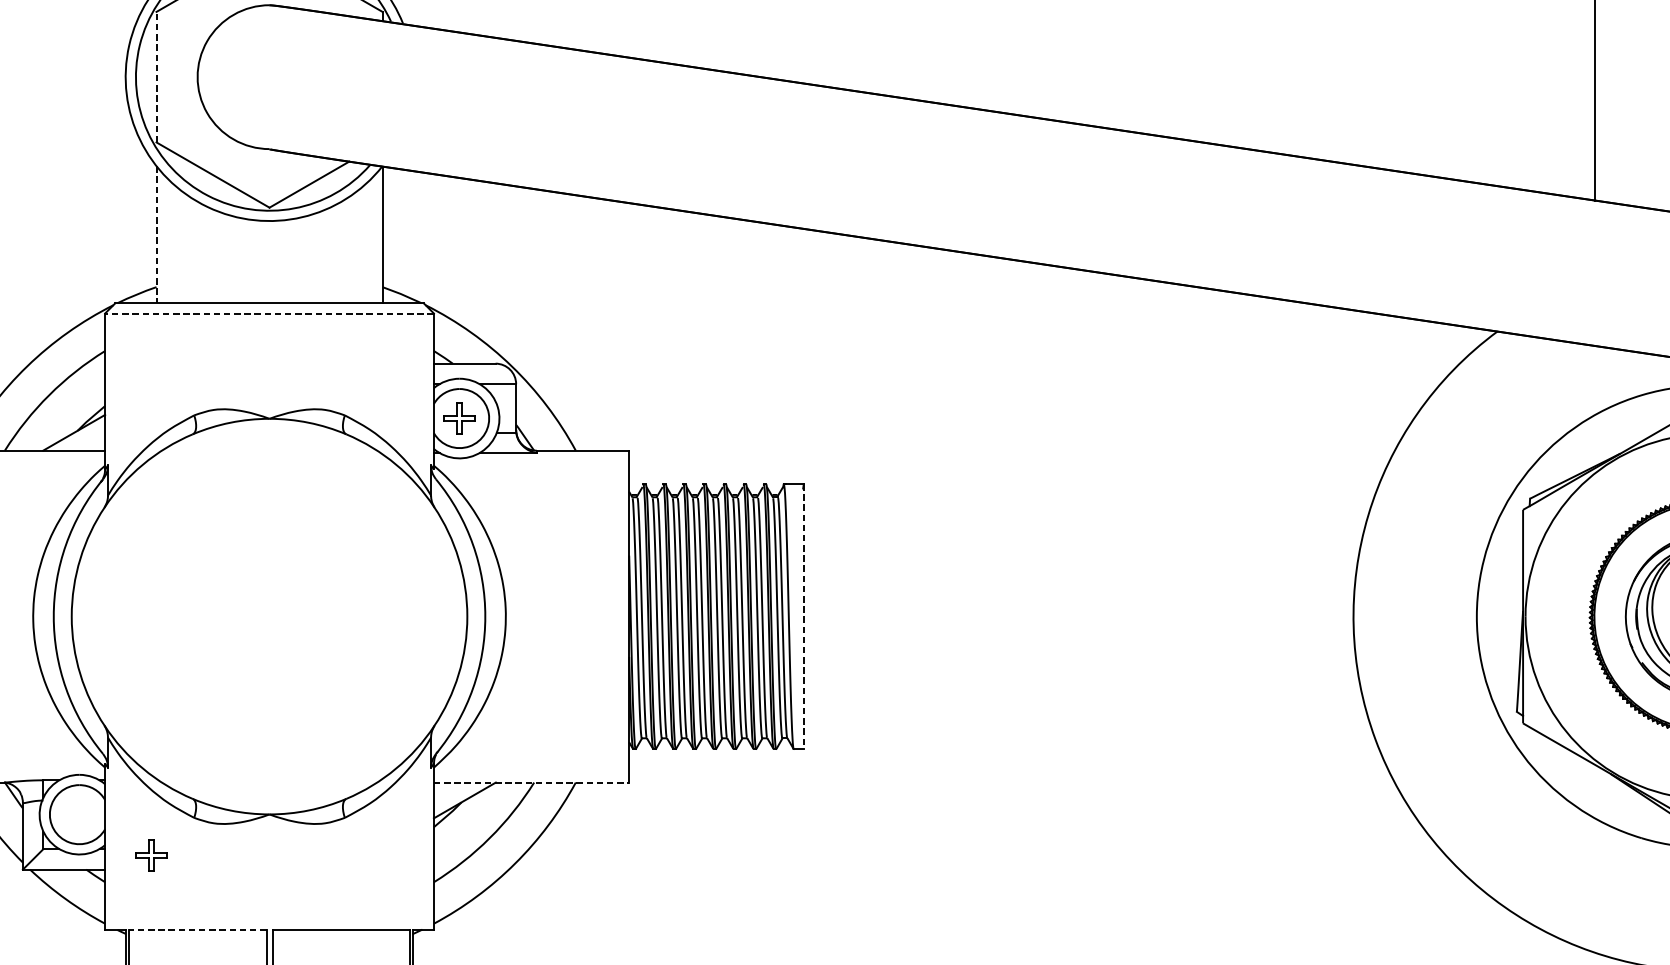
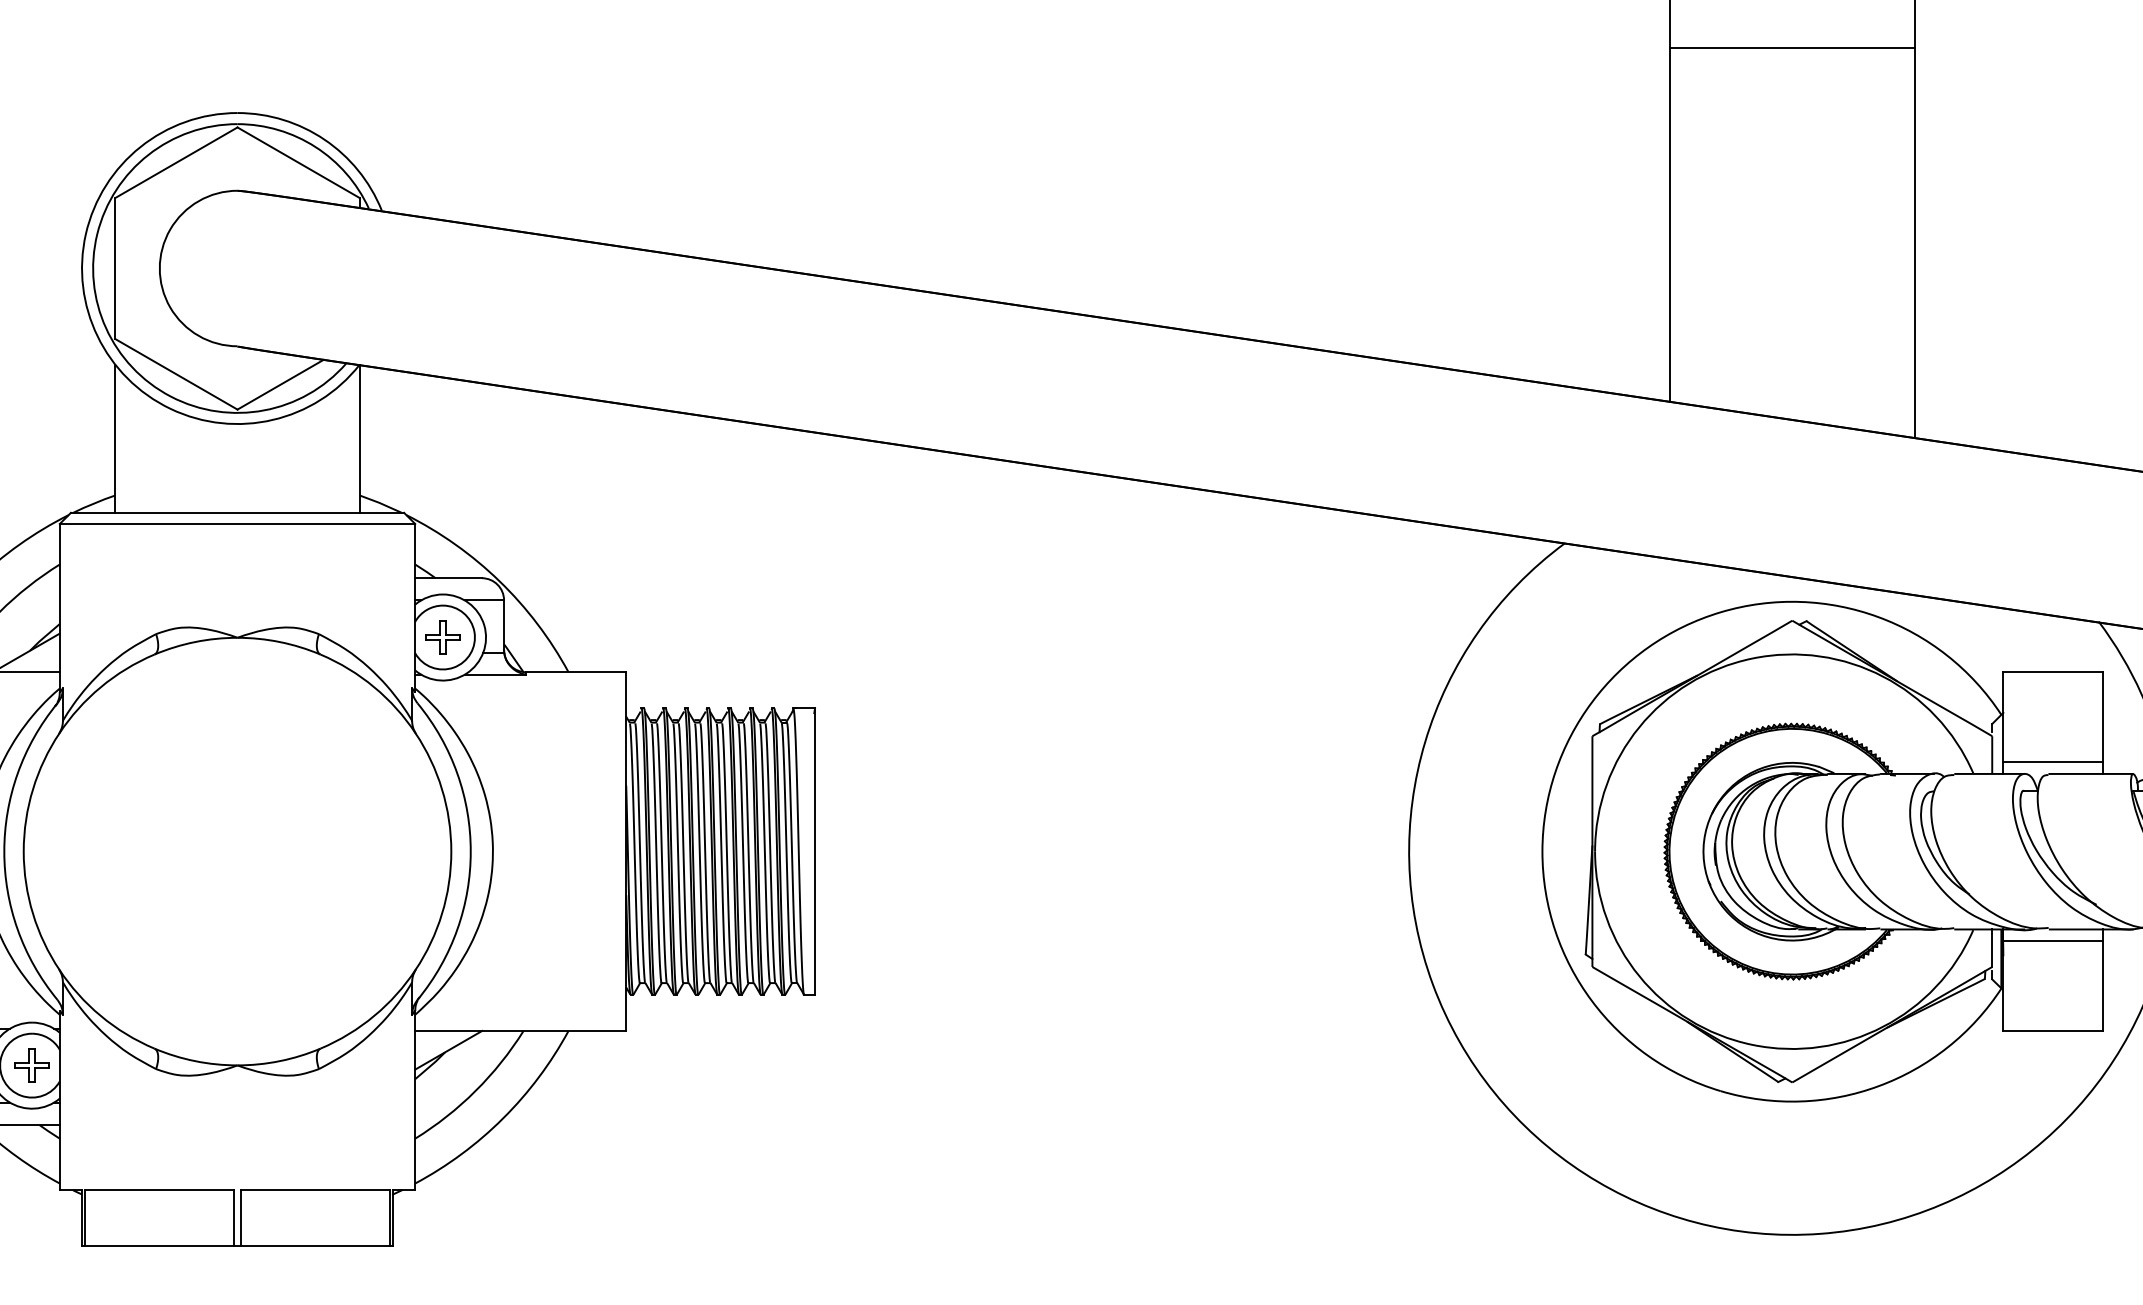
line: (156, 77) -> (115, 268), dashed -> solid
line: (156, 235) -> (115, 439), dashed -> solid
line: (269, 313) -> (237, 523), dashed -> solid
line: (804, 617) -> (815, 852), dashed -> solid
line: (531, 782) -> (520, 1030), dashed -> solid
part: (151, 855) -> (31, 1065), moved
line: (197, 930) -> (159, 1190), dashed -> solid

